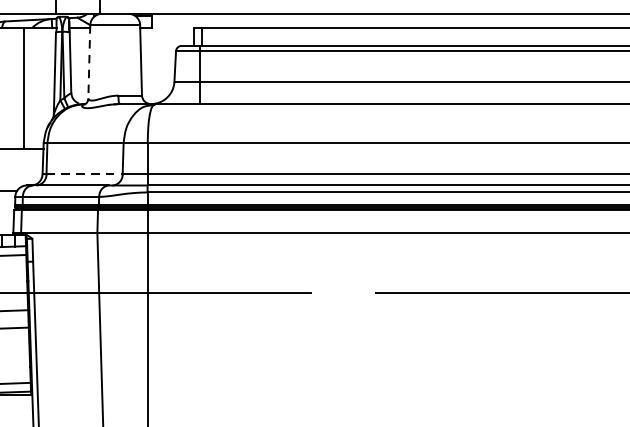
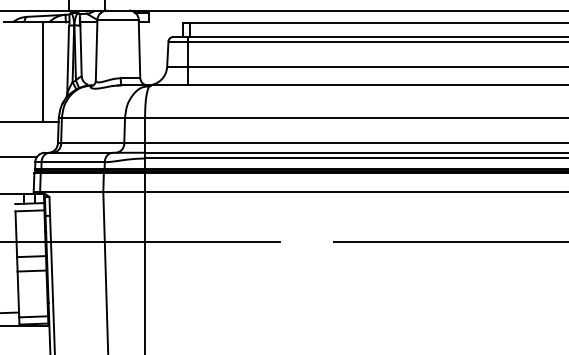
line: (89, 62) -> (96, 50), dashed -> solid
line: (84, 174) -> (92, 143), dashed -> solid

